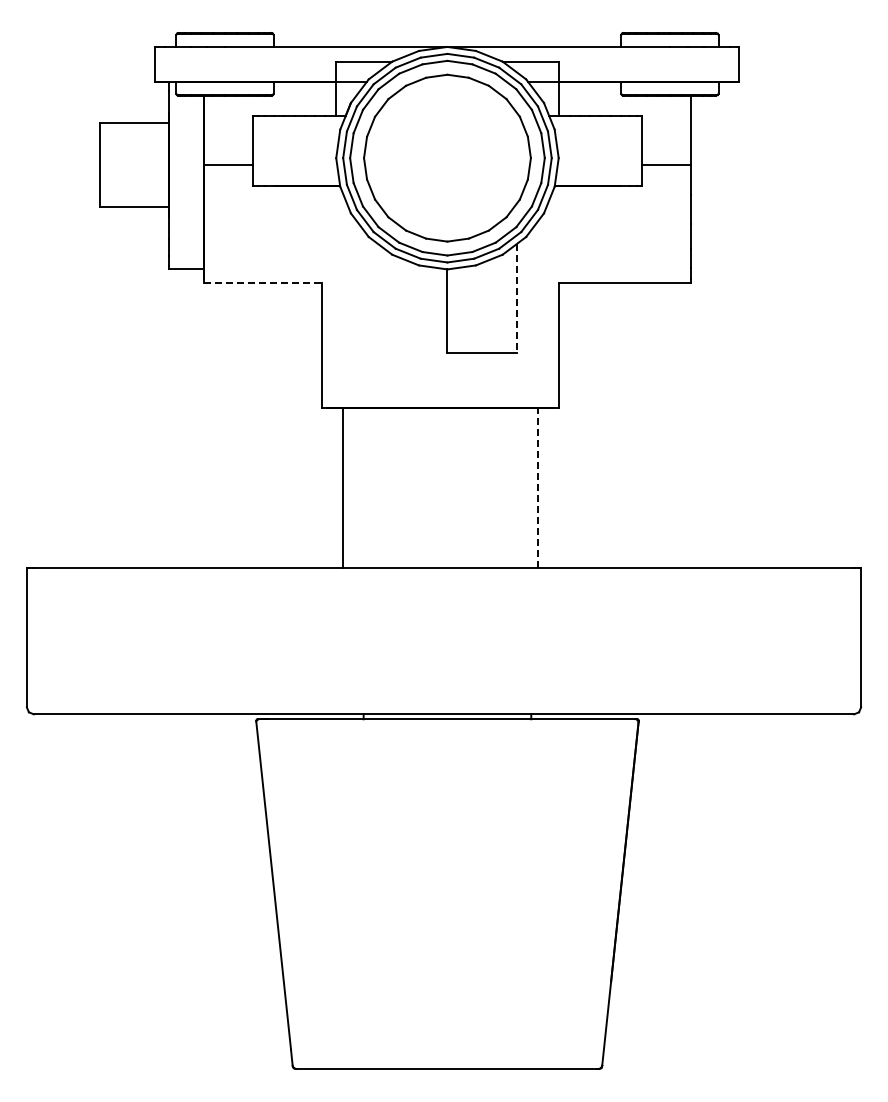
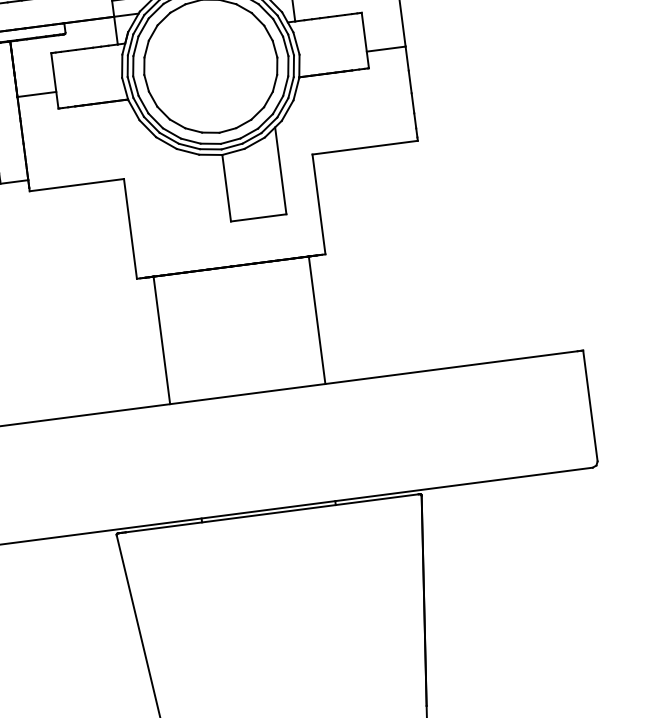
line: (263, 283) -> (77, 185), dashed -> solid
line: (516, 298) -> (280, 171), dashed -> solid
line: (537, 488) -> (316, 320), dashed -> solid

